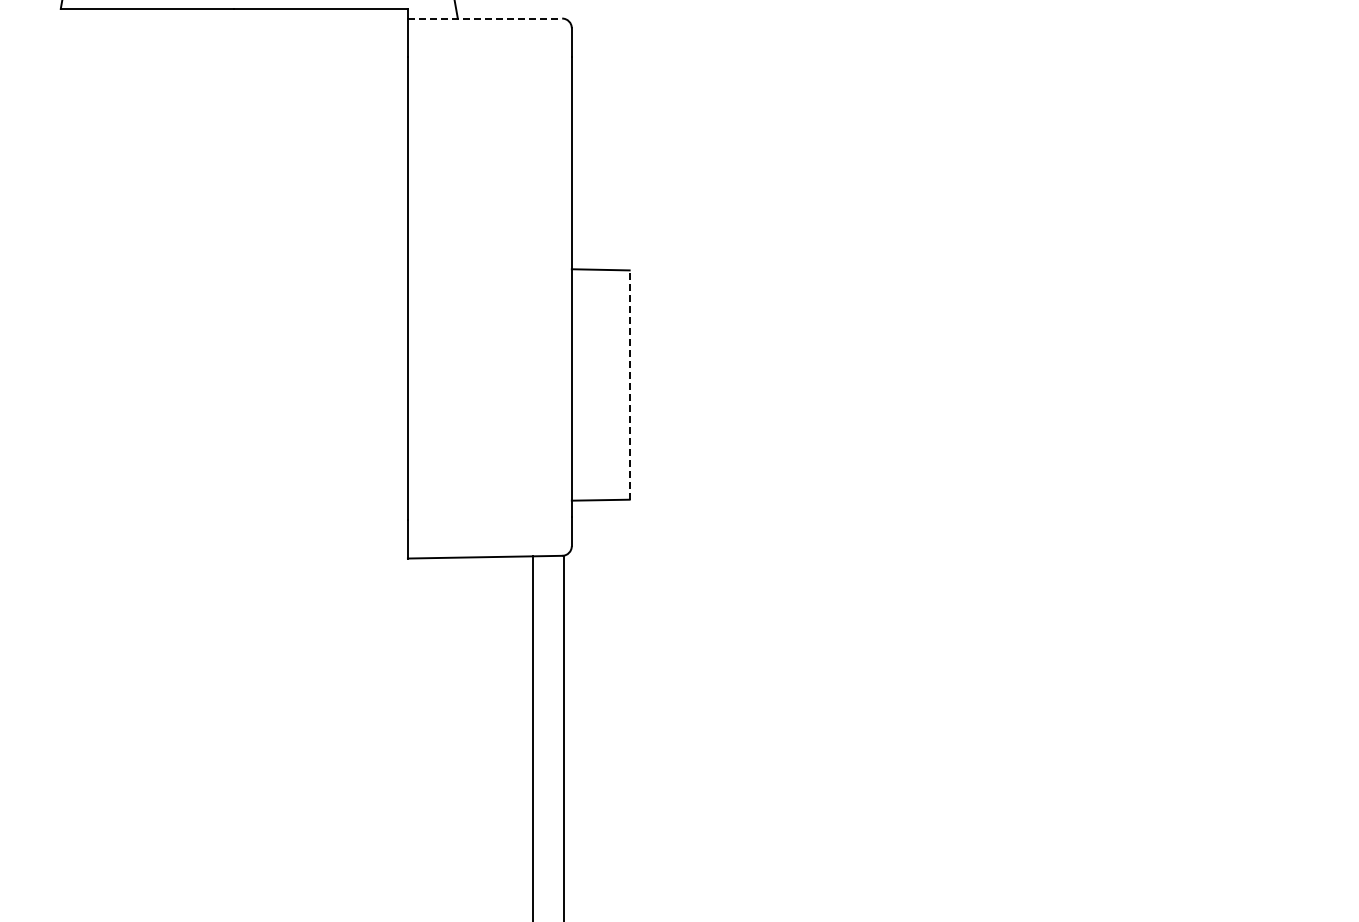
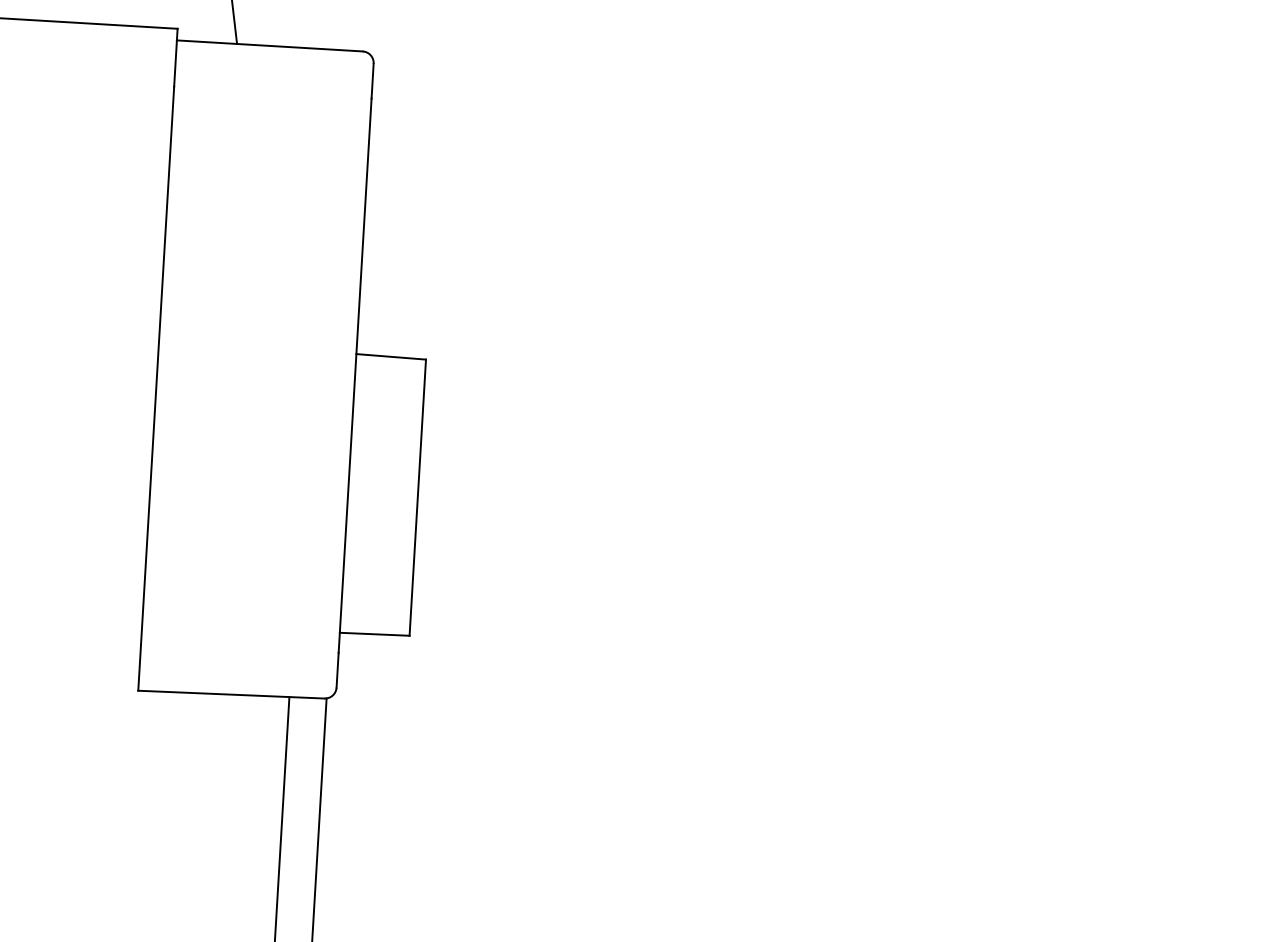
line: (485, 18) -> (270, 45), dashed -> solid
line: (629, 385) -> (417, 498), dashed -> solid

